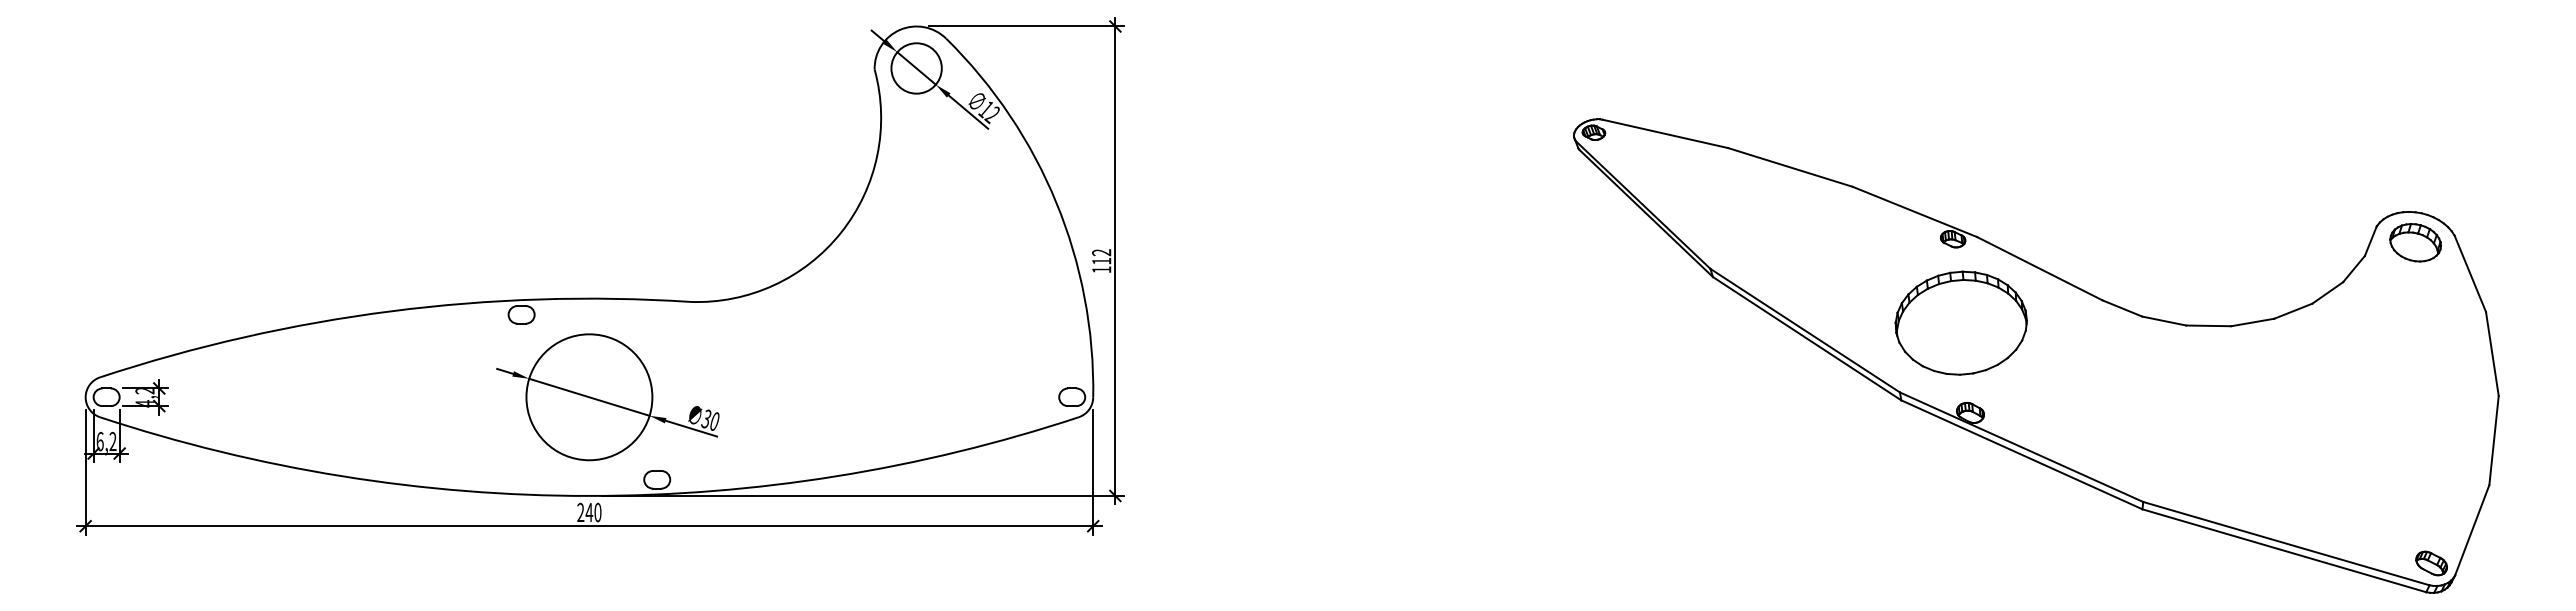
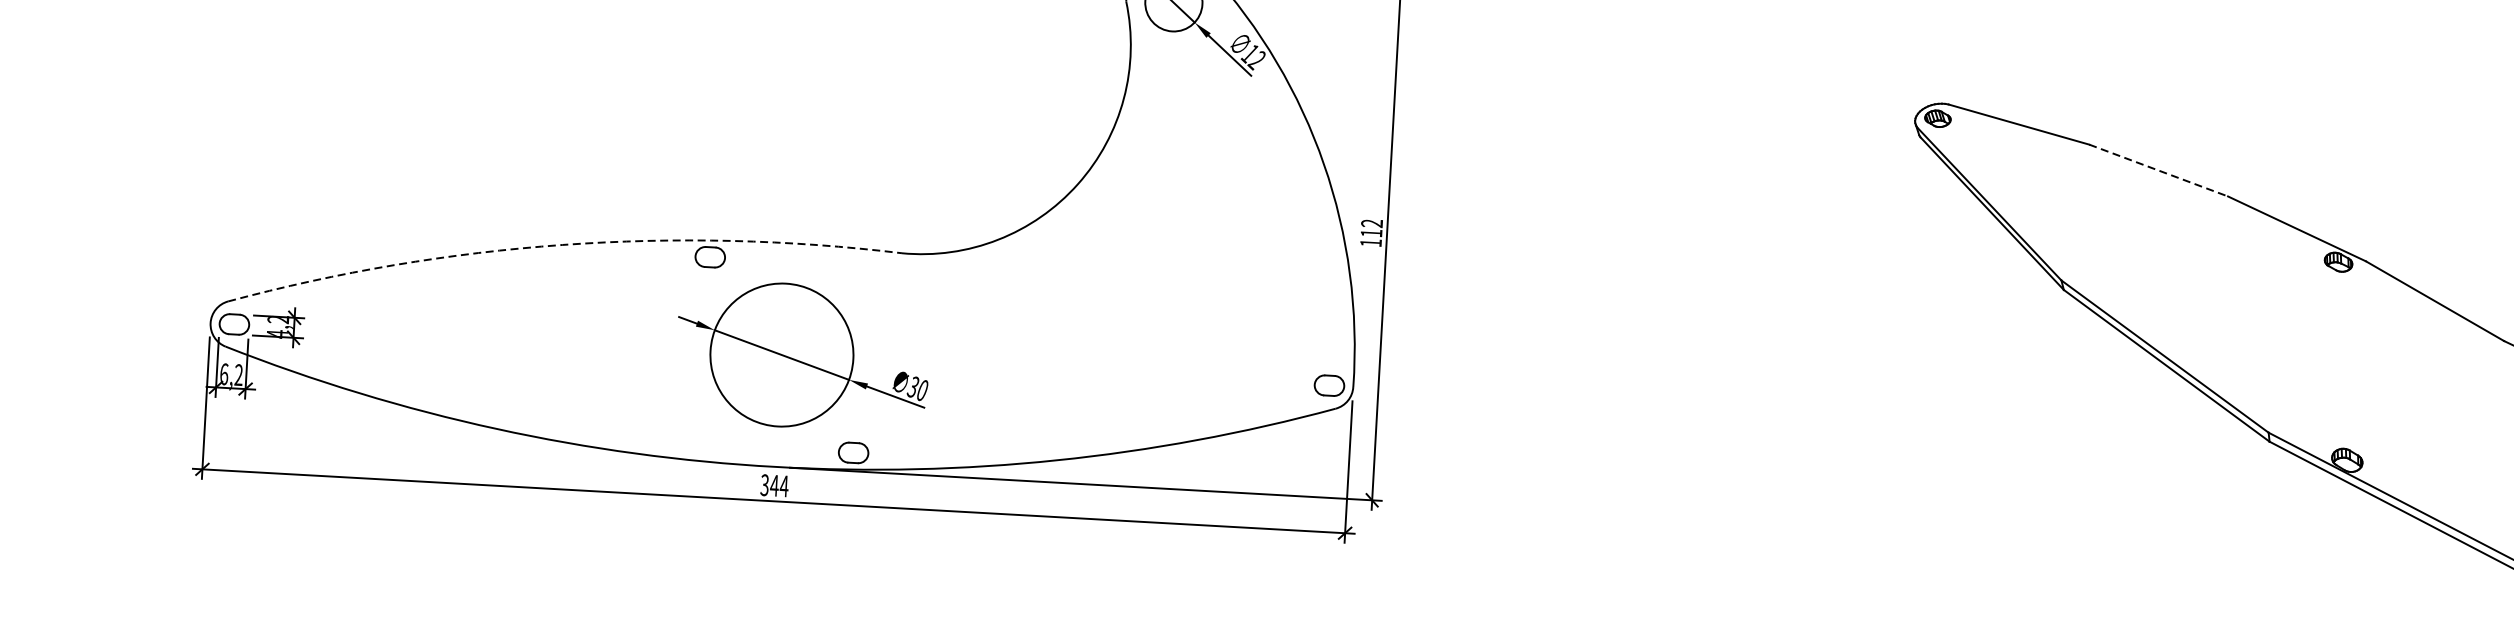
line: (1790, 167) -> (2158, 170), solid -> dashed
arc: (391, 311) -> (562, 245), solid -> dashed
part: (1960, 322) -> (2341, 357), removed
text: (589, 512) -> (774, 485), 240 -> 344

